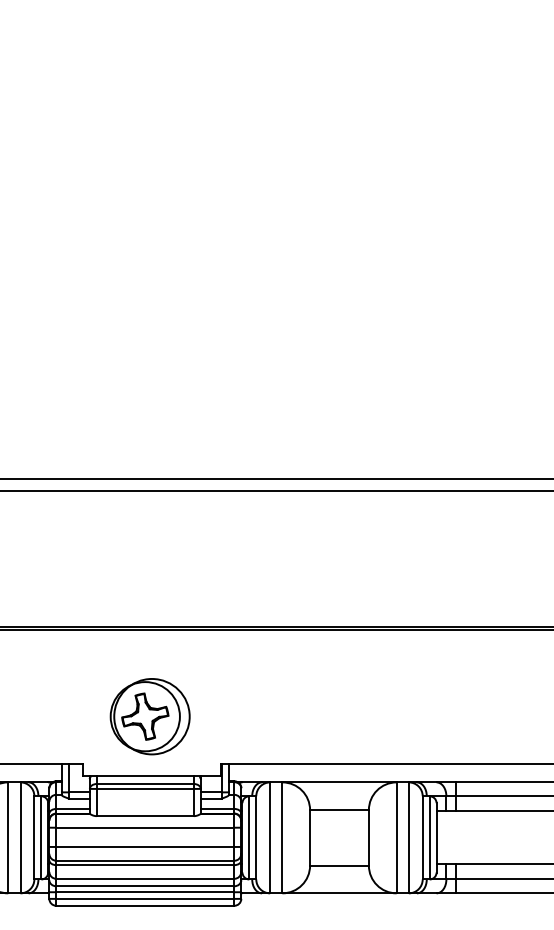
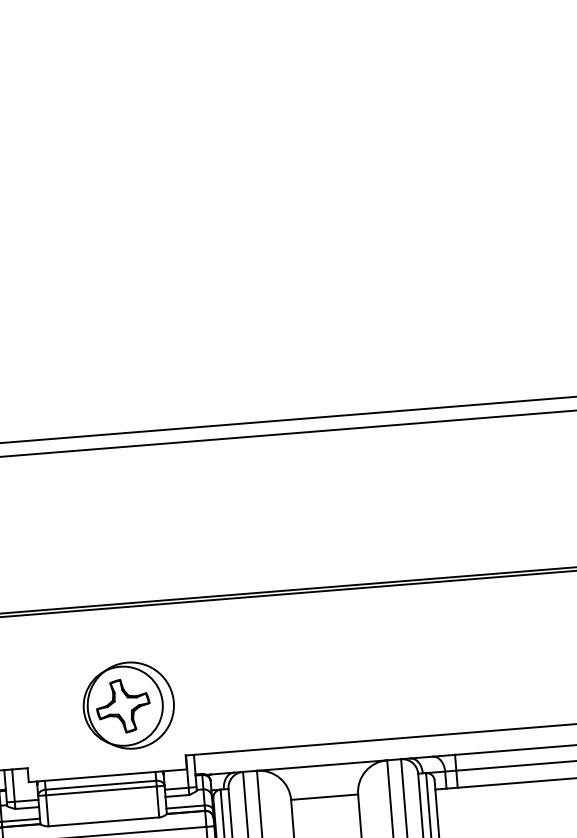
part: (149, 716) -> (128, 705), moved

